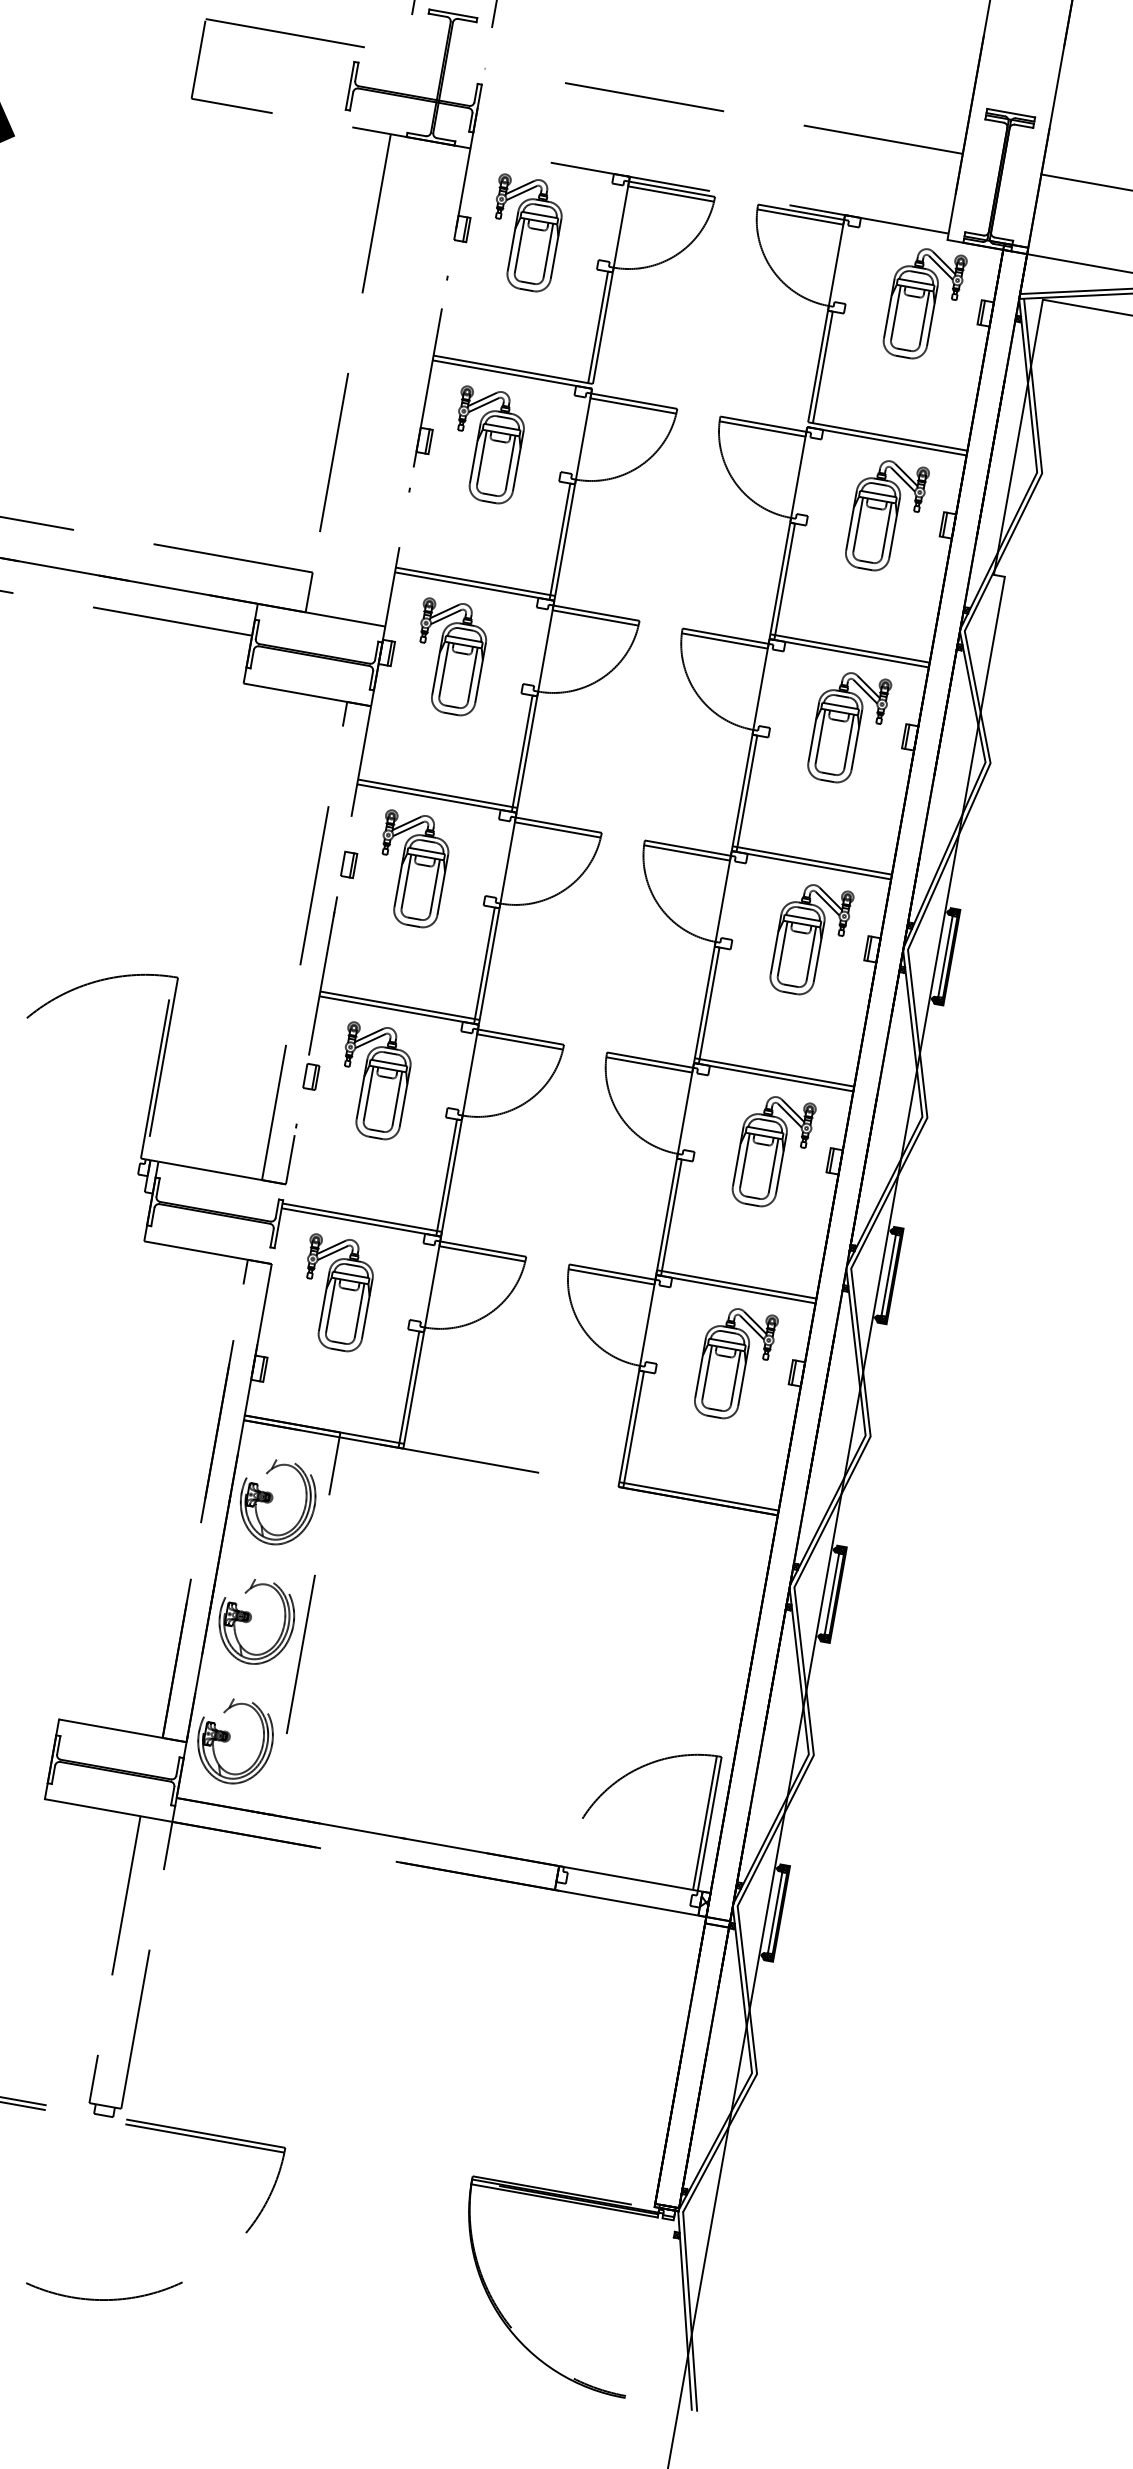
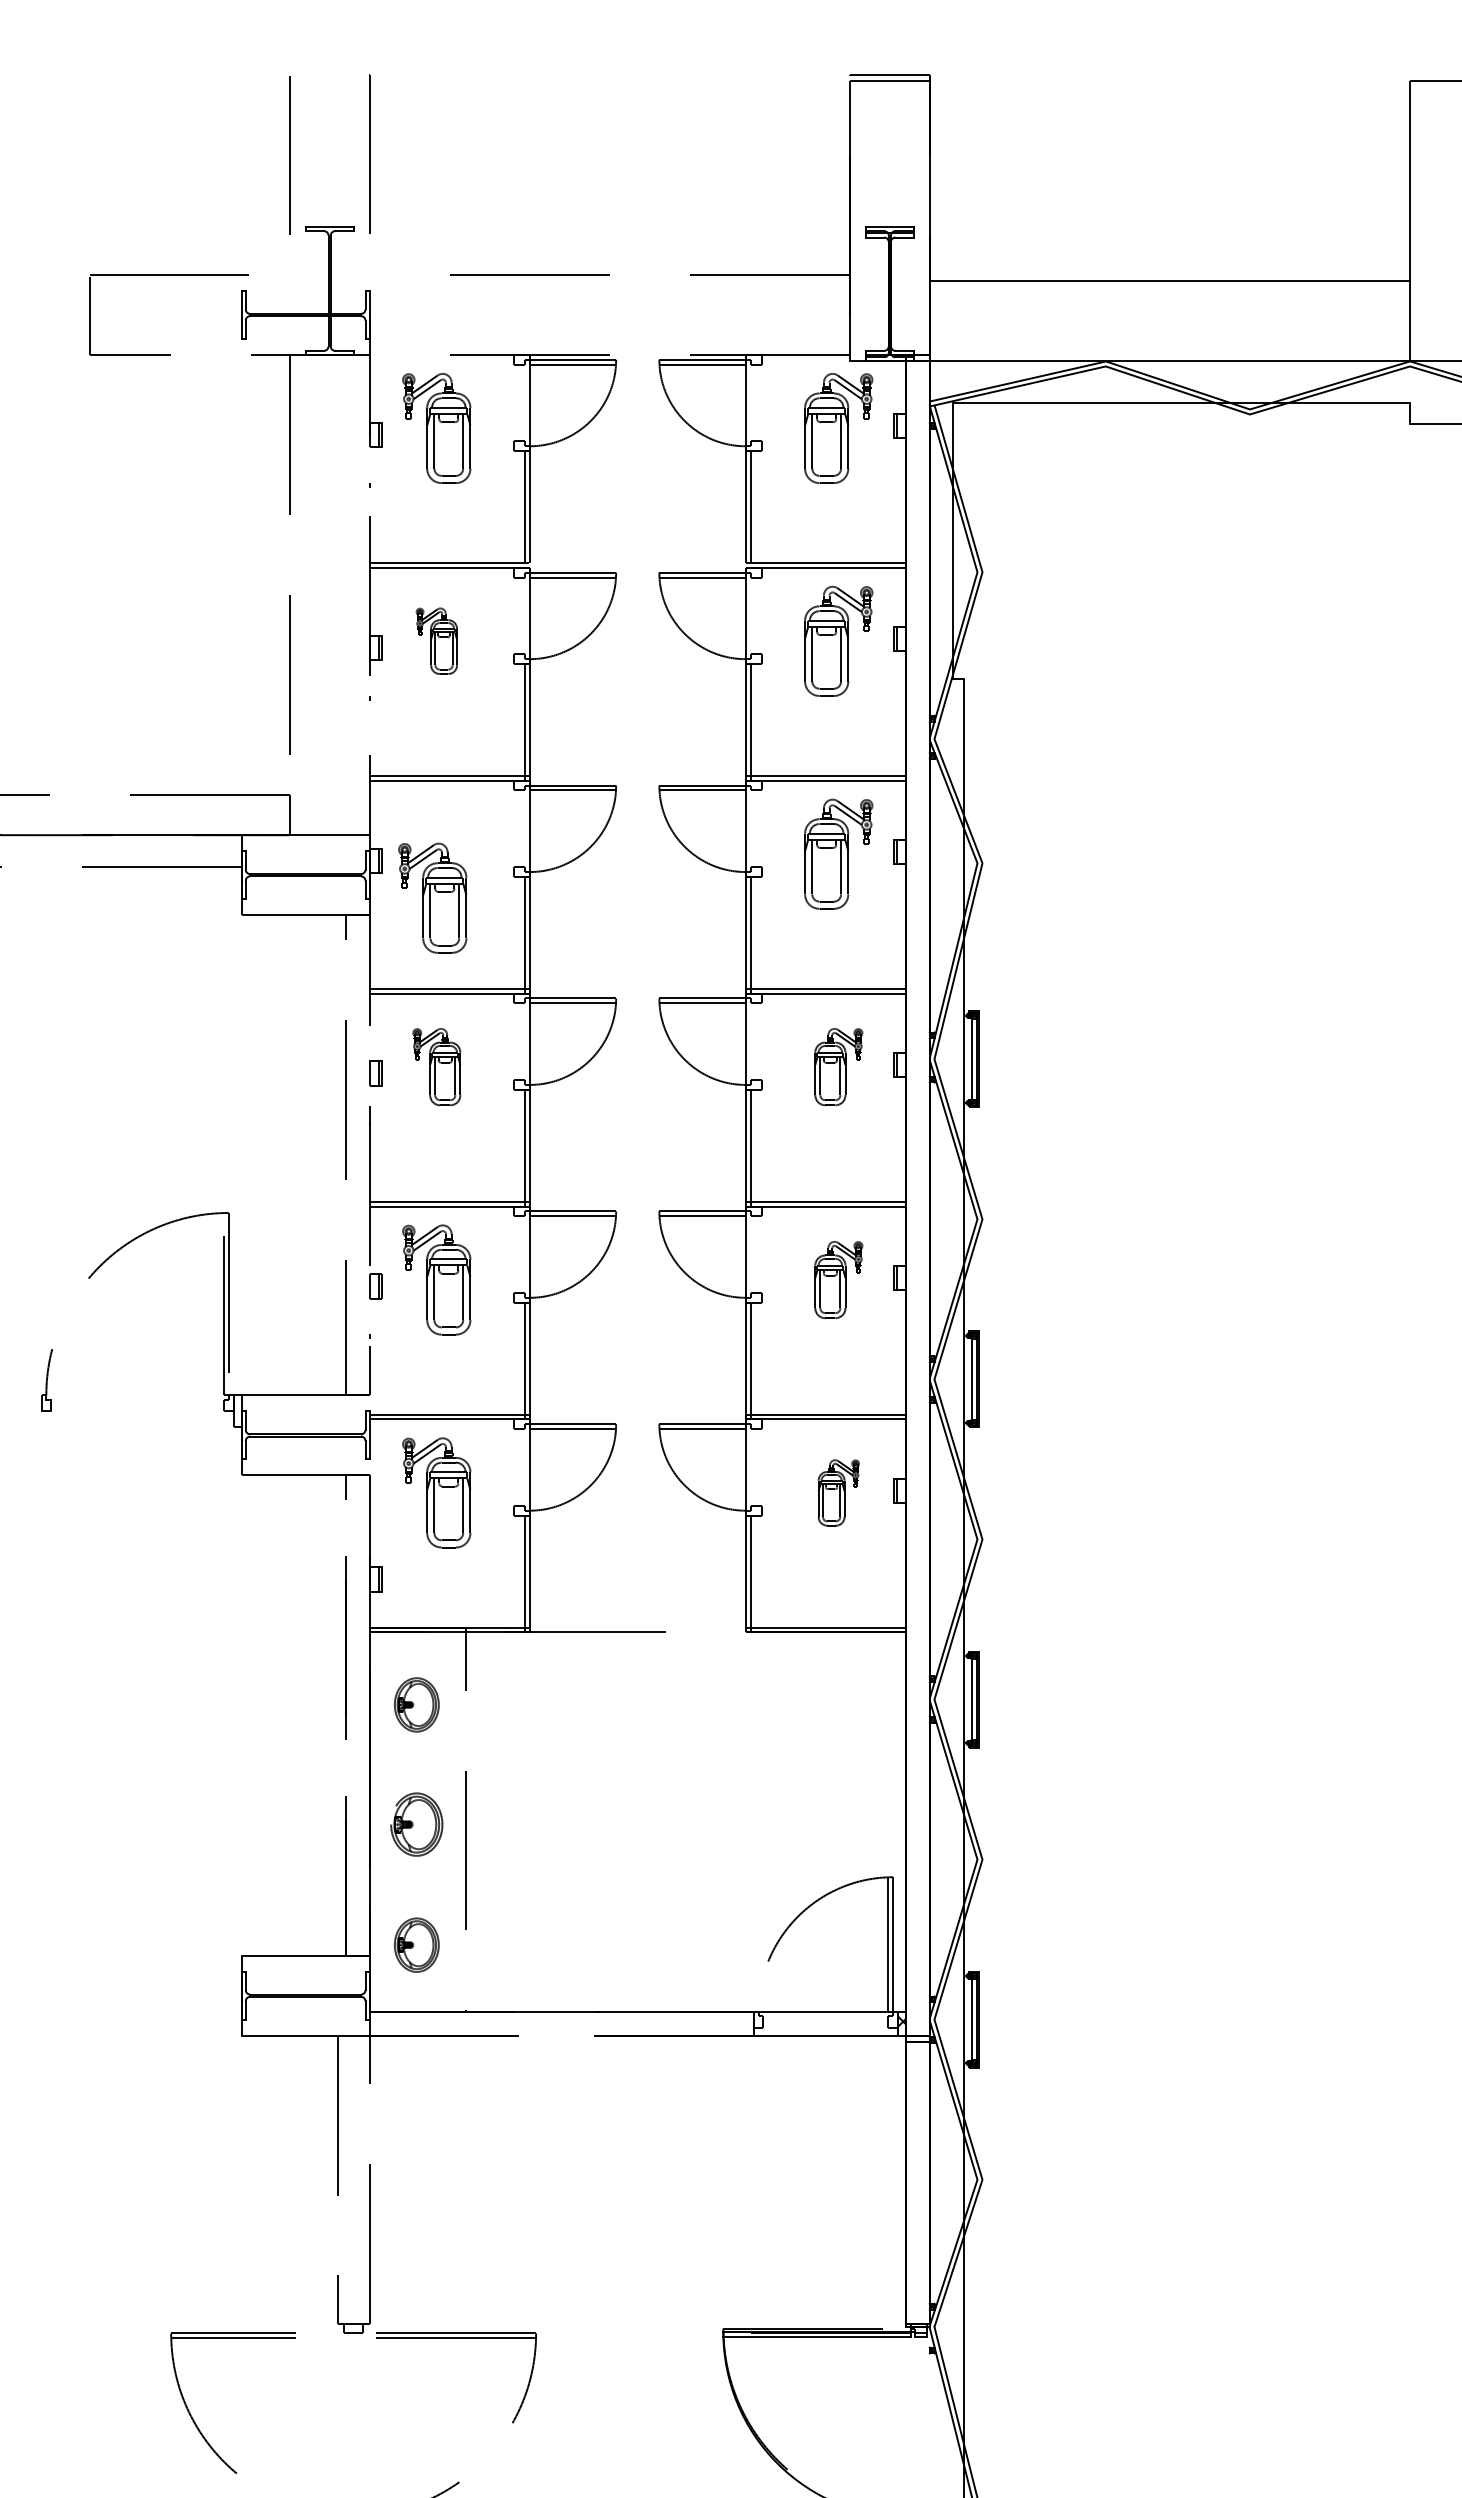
part: (486, 444) -> (436, 640), size x0.6
part: (448, 656) -> (432, 897), moved
part: (410, 868) -> (436, 1066), size x0.7
part: (811, 939) -> (838, 1066), size x0.7
part: (773, 1152) -> (838, 1279), size x0.7
part: (735, 1364) -> (838, 1492), size x0.6
part: (277, 1502) -> (416, 1706), size x0.6
part: (256, 1621) -> (416, 1826), size x0.7
part: (234, 1742) -> (416, 1947), size x0.6

